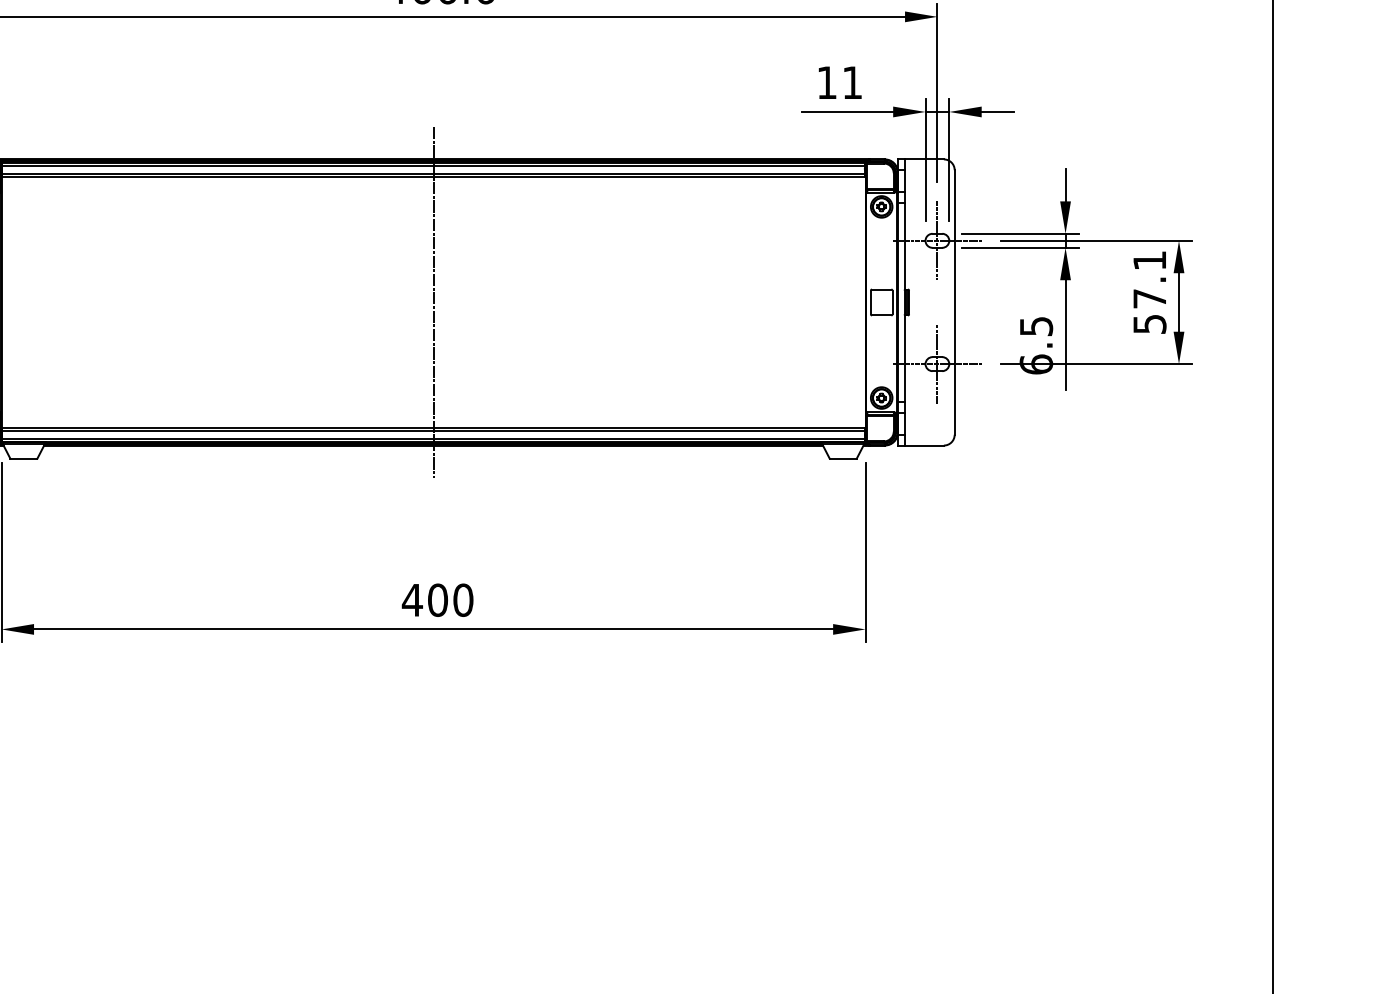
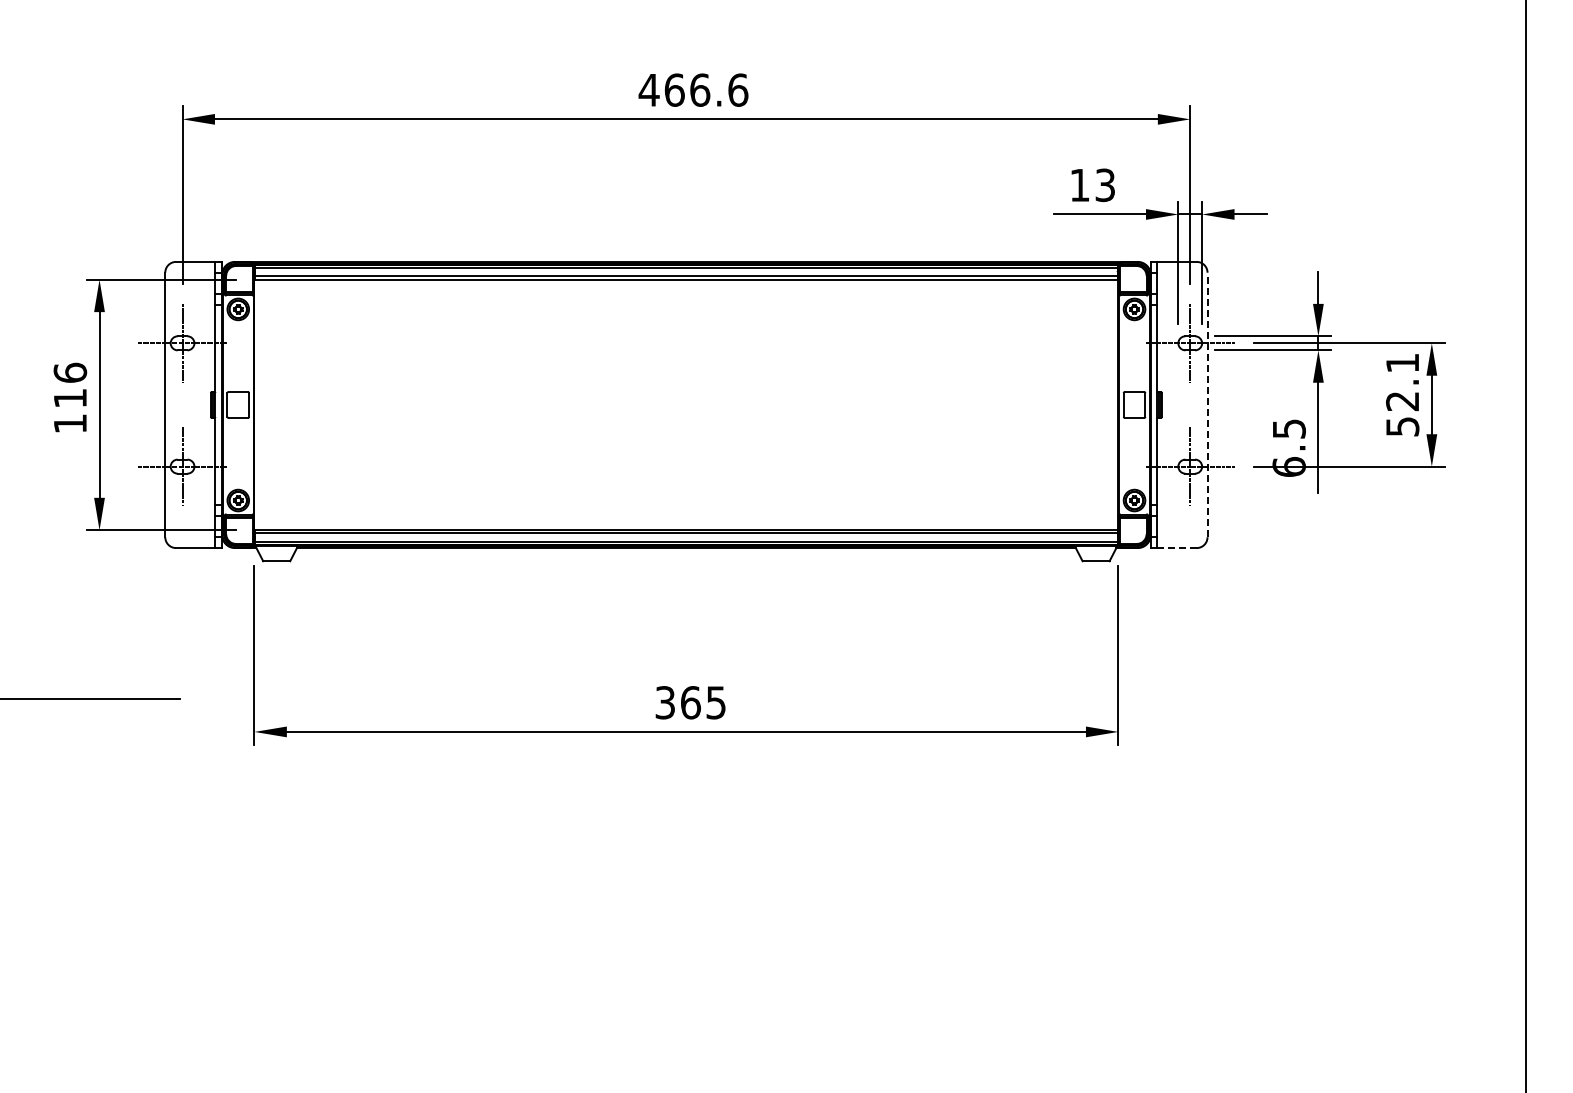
text: (851, 83) -> (1104, 185), 11 -> 13
text: (1149, 299) -> (1402, 401), 57.1 -> 52.1
line: (433, 302) -> (686, 404), removed
line: (954, 302) -> (1207, 404), solid -> dashed
line: (924, 446) -> (1177, 548), solid -> dashed
text: (437, 600) -> (690, 702), 400 -> 365

